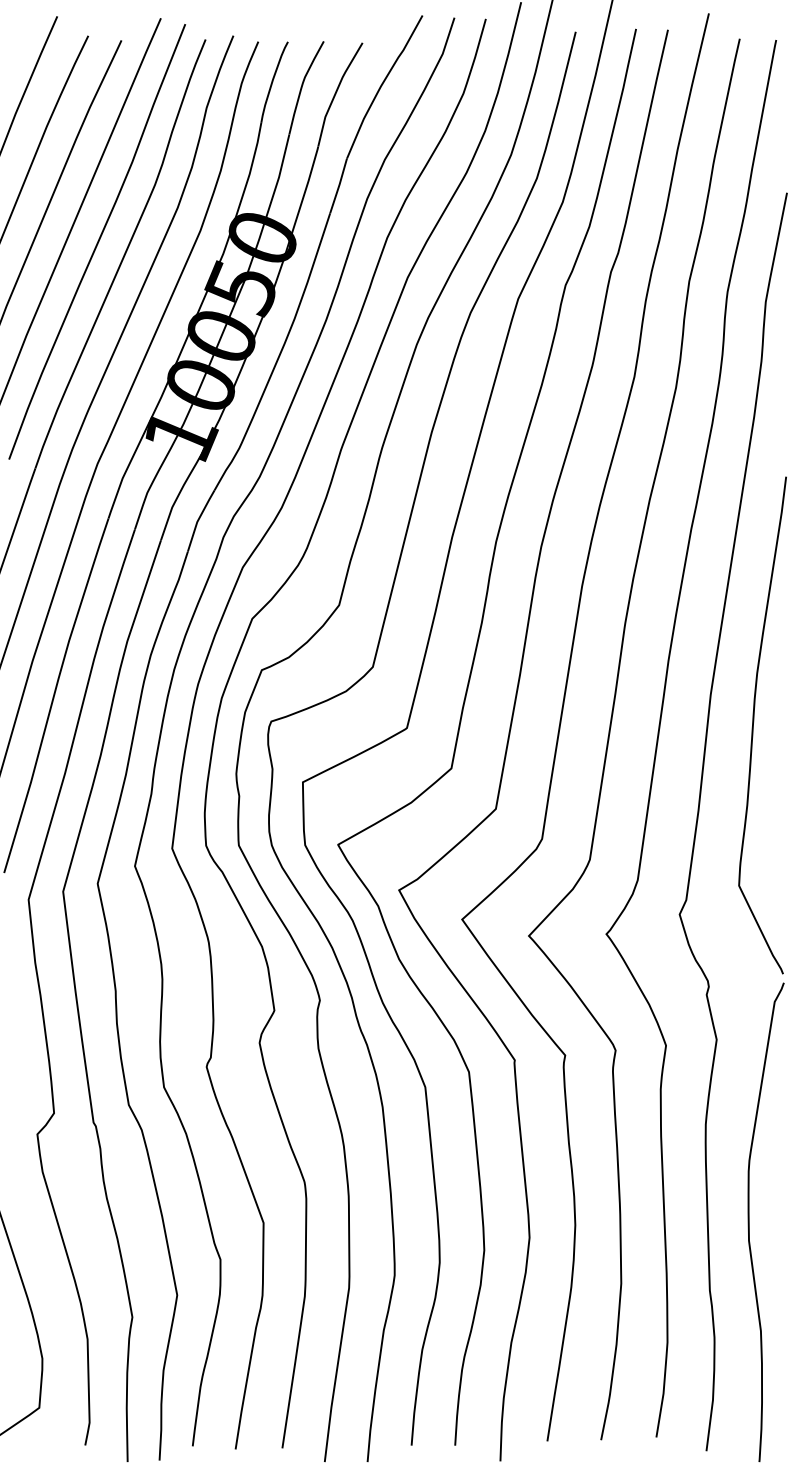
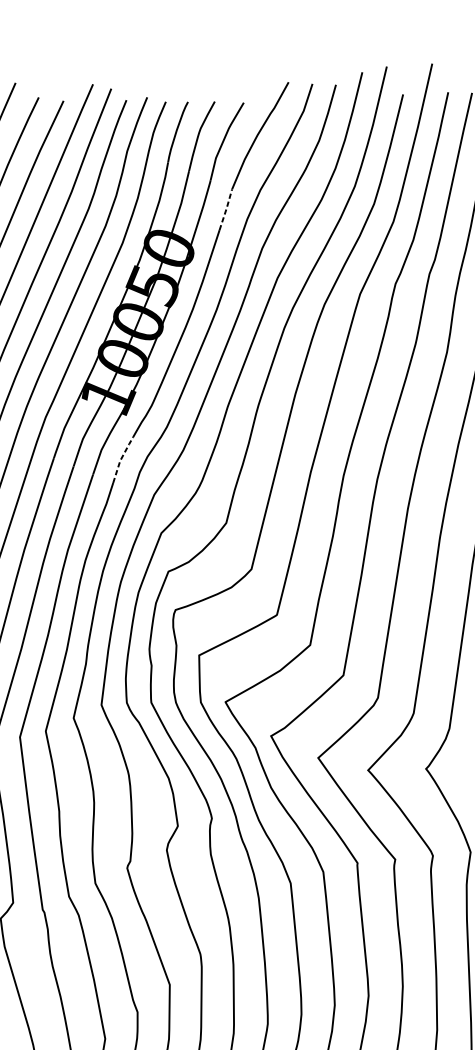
line: (339, 184) -> (226, 208), solid -> dashed
line: (198, 519) -> (121, 458), solid -> dashed

